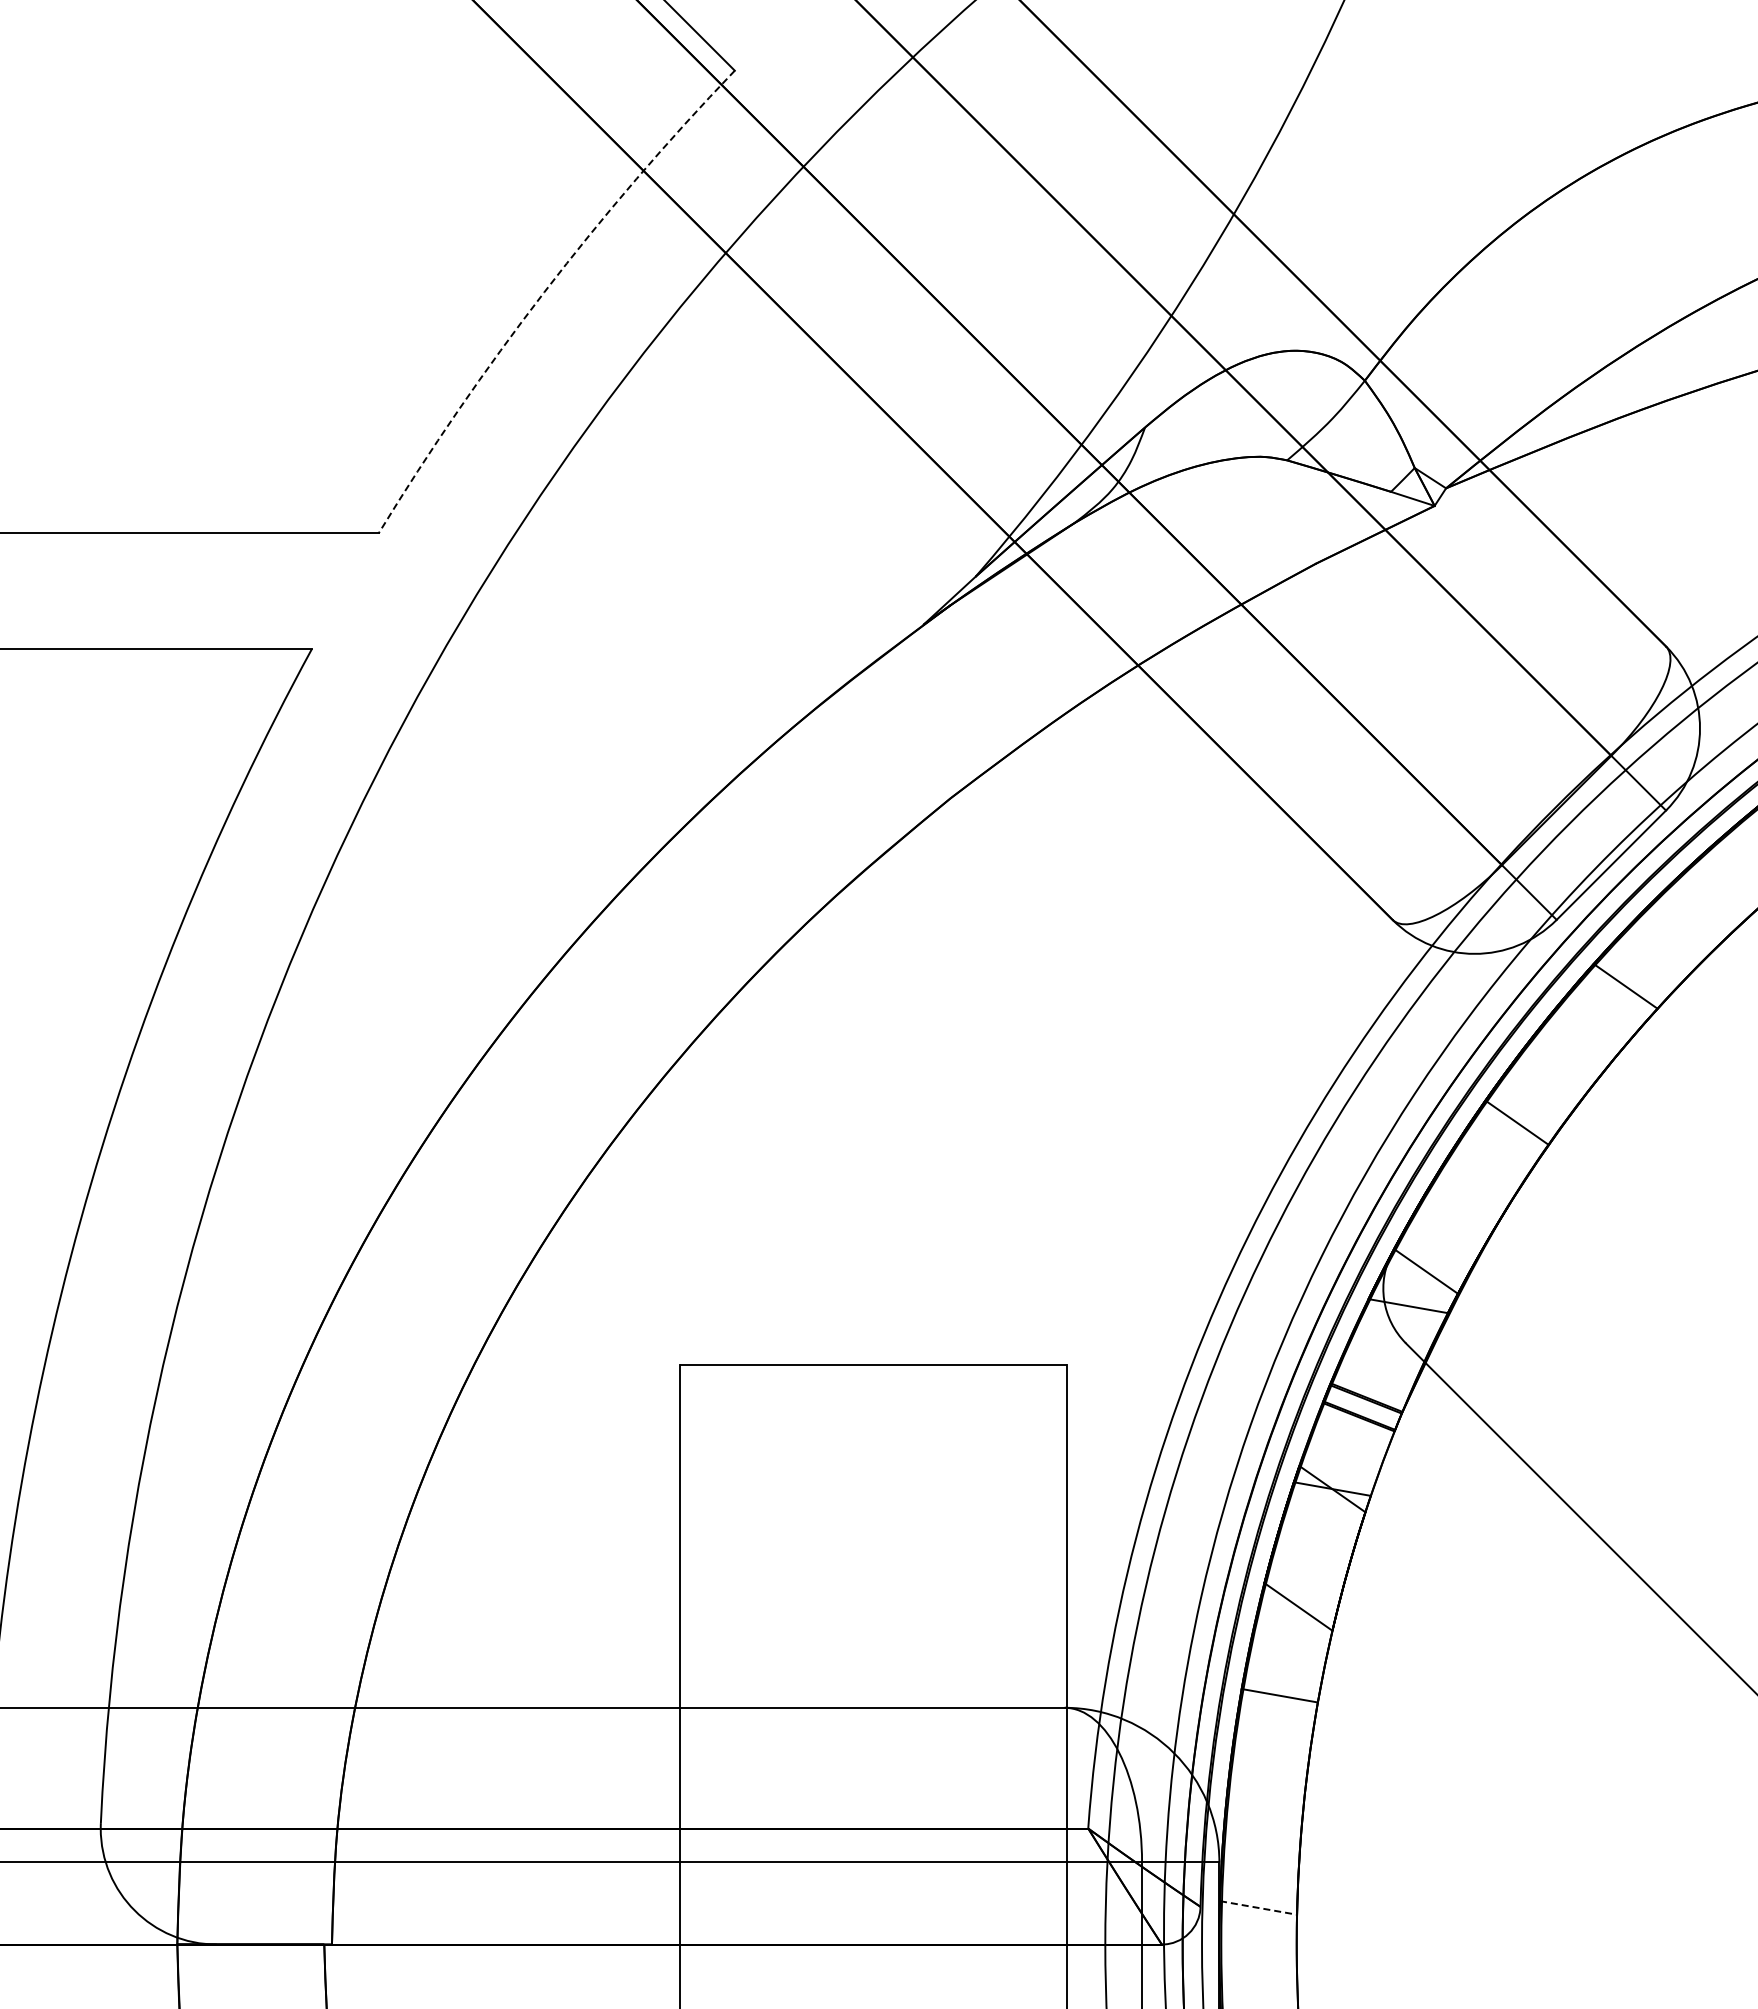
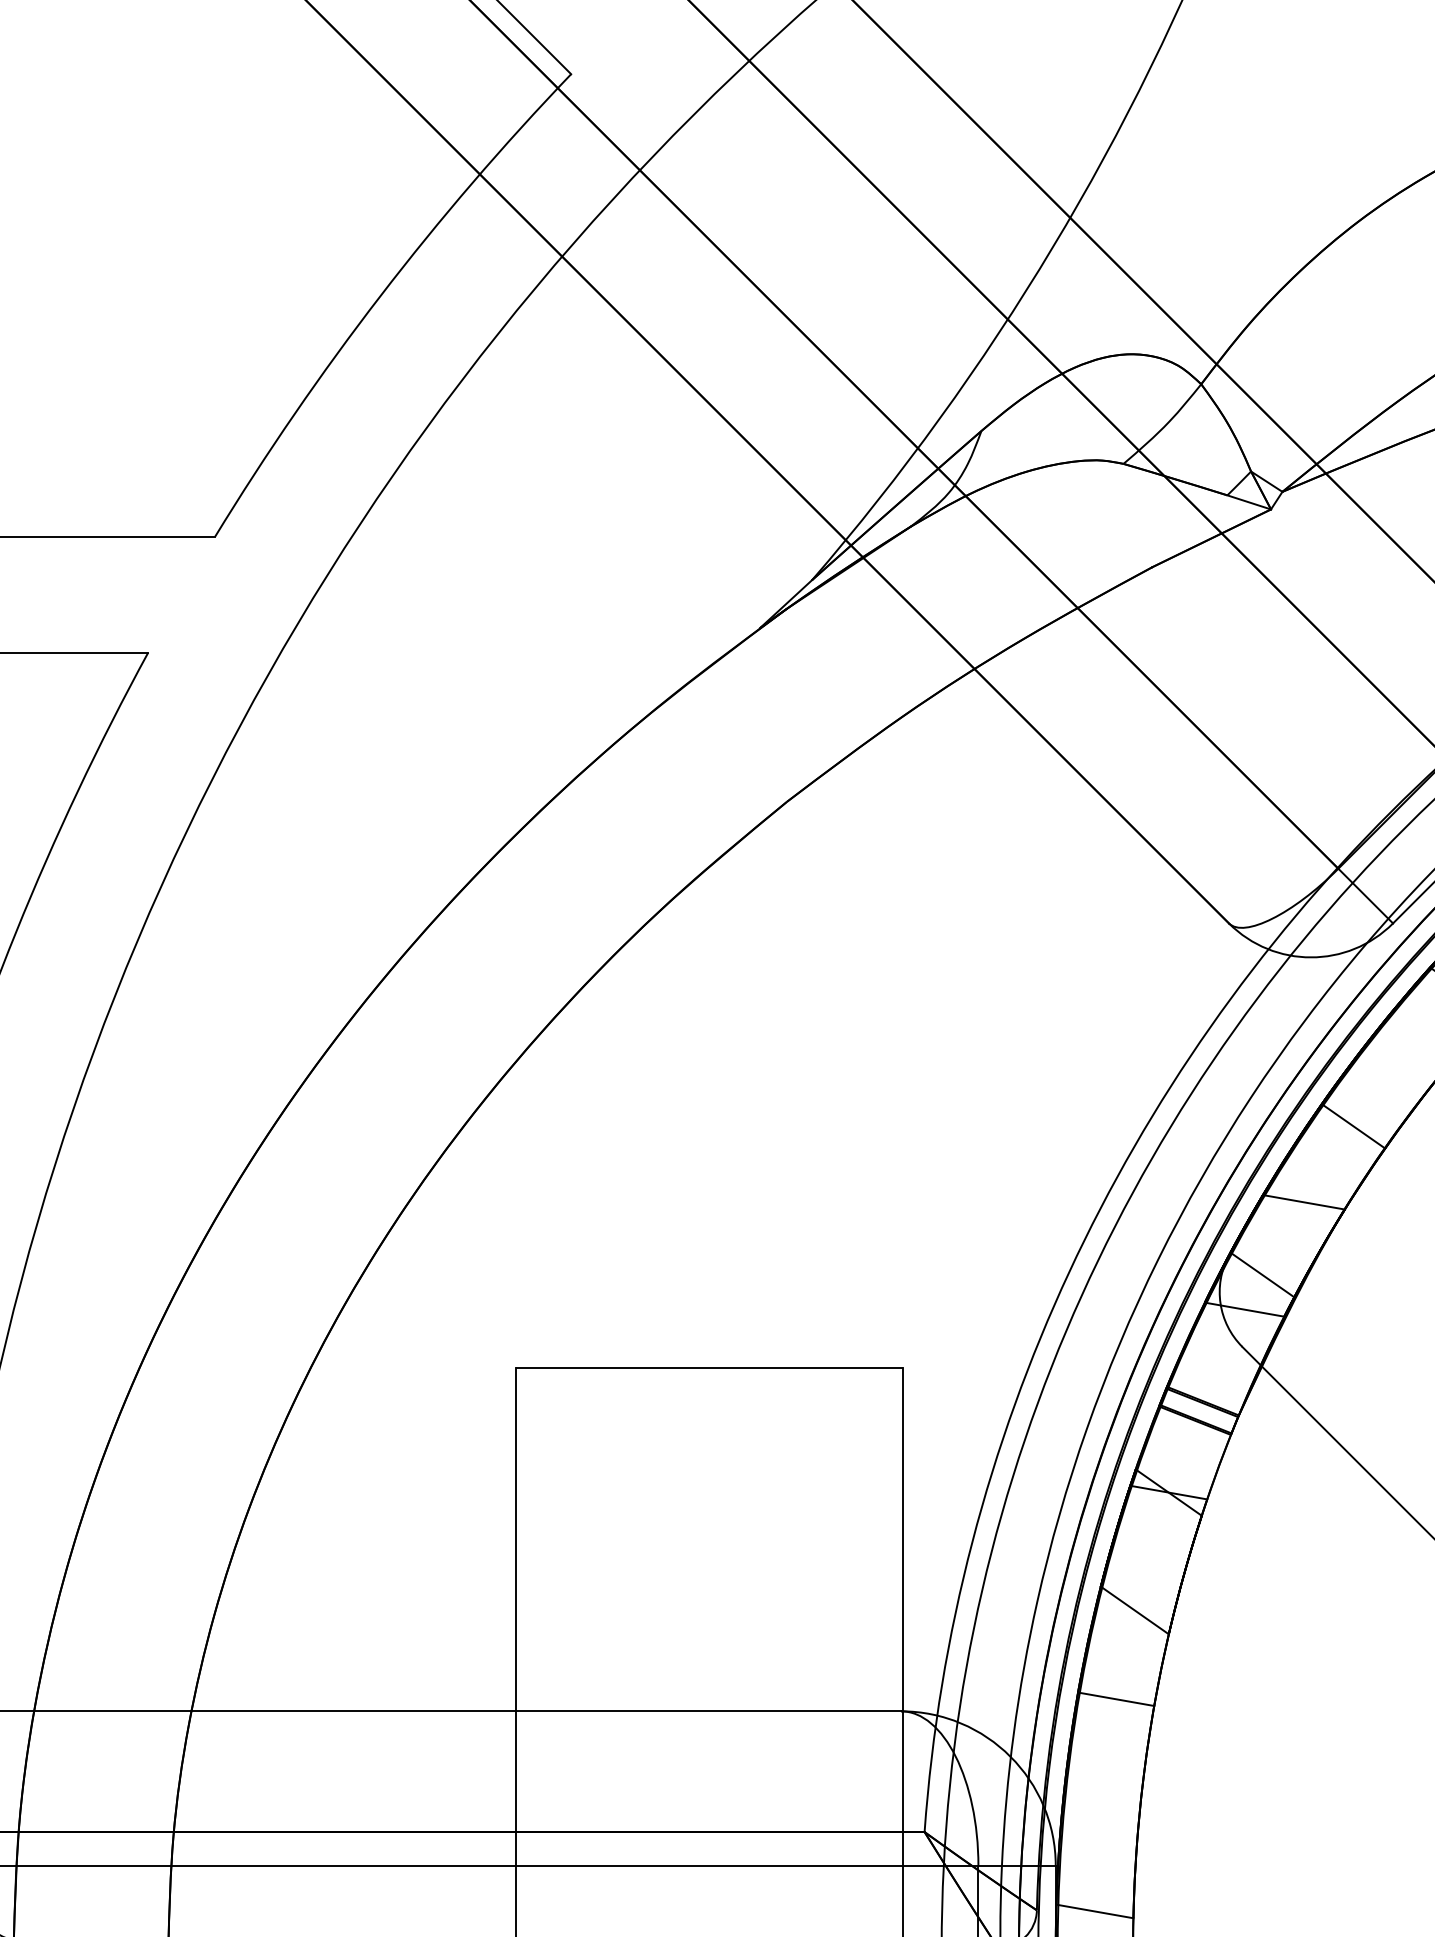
arc: (544, 292) -> (380, 296), dashed -> solid
line: (1467, 1198) -> (1303, 1202), added
line: (1259, 1908) -> (1095, 1912), dashed -> solid

